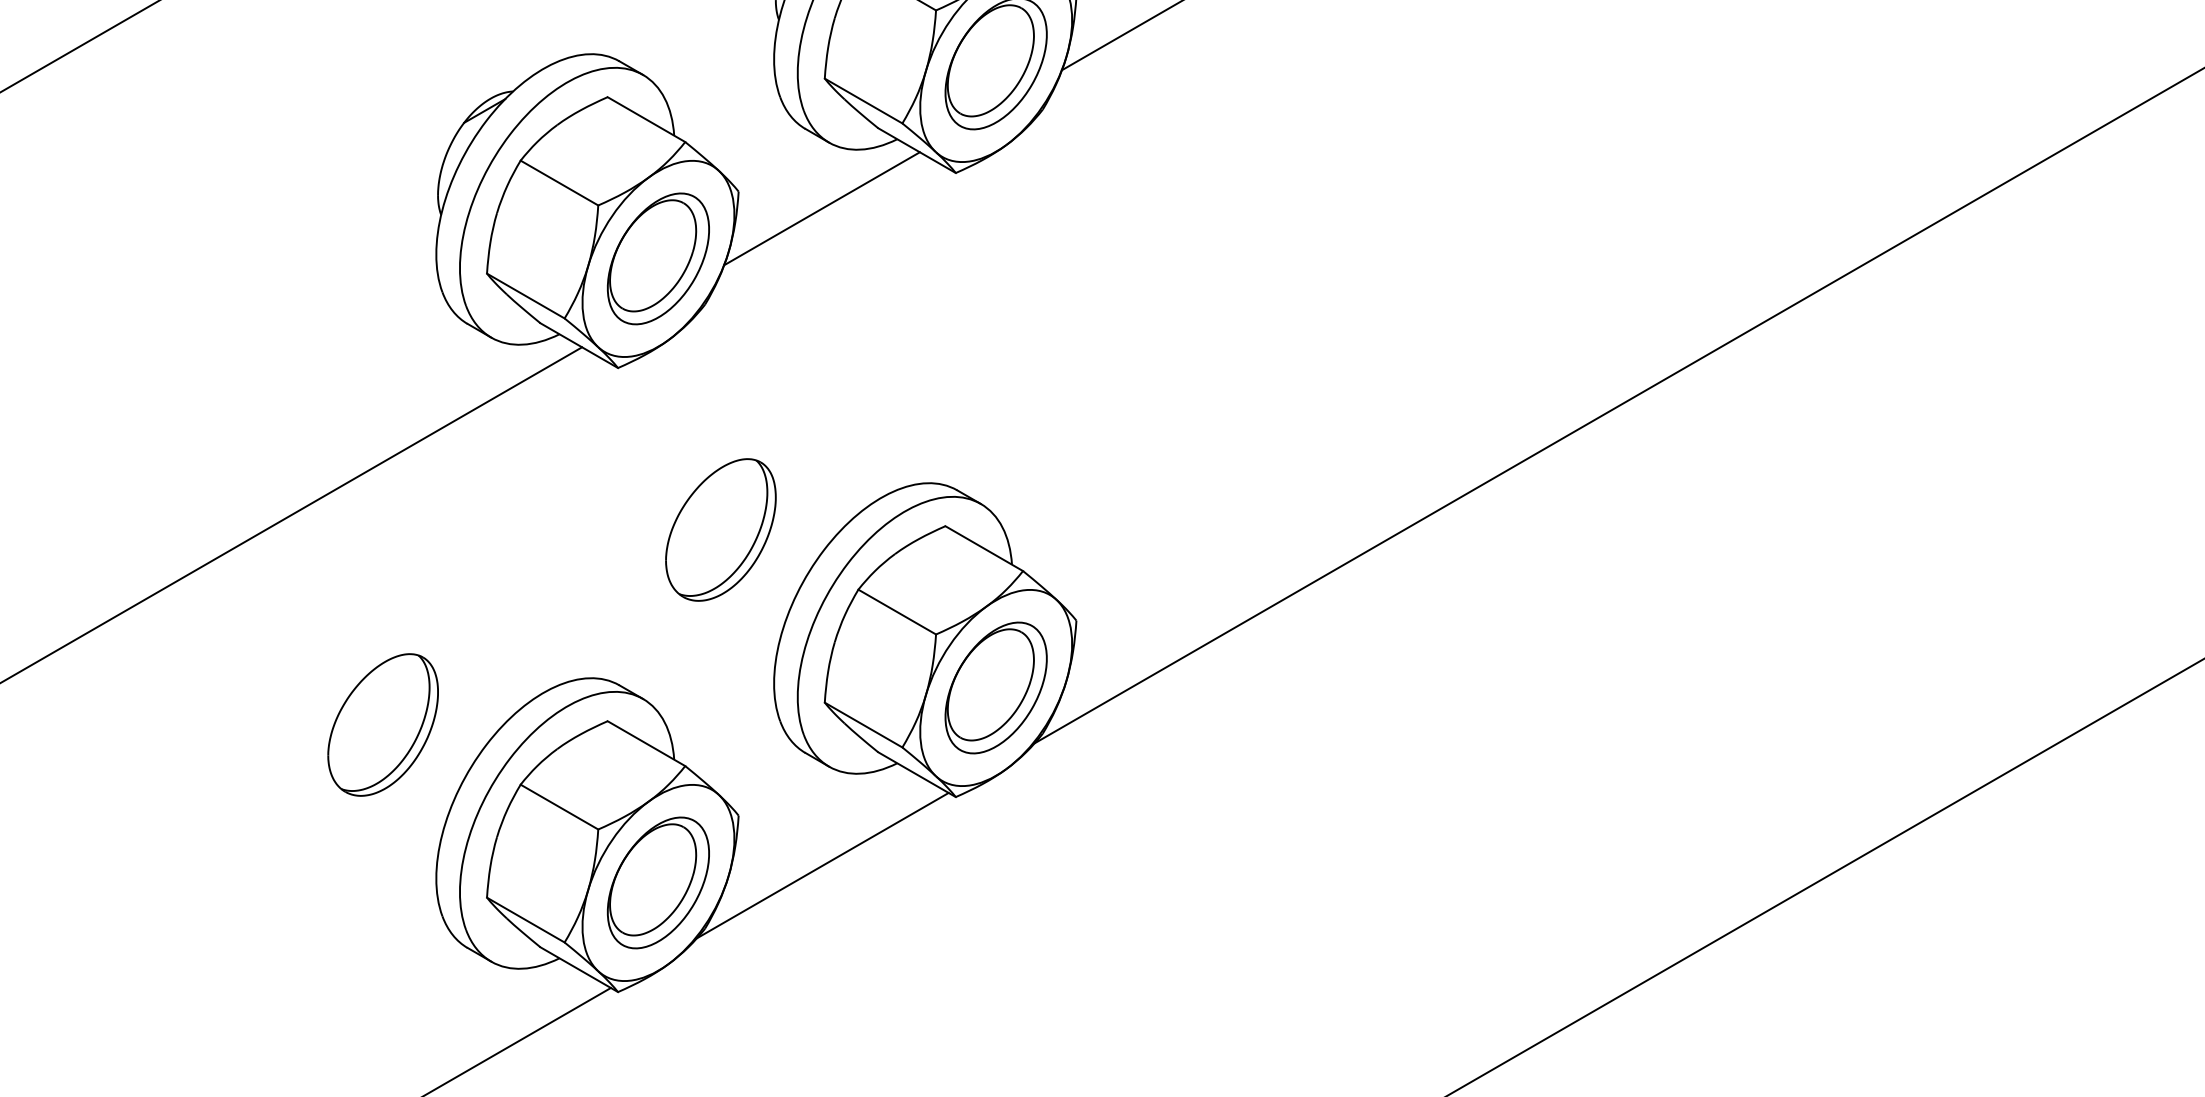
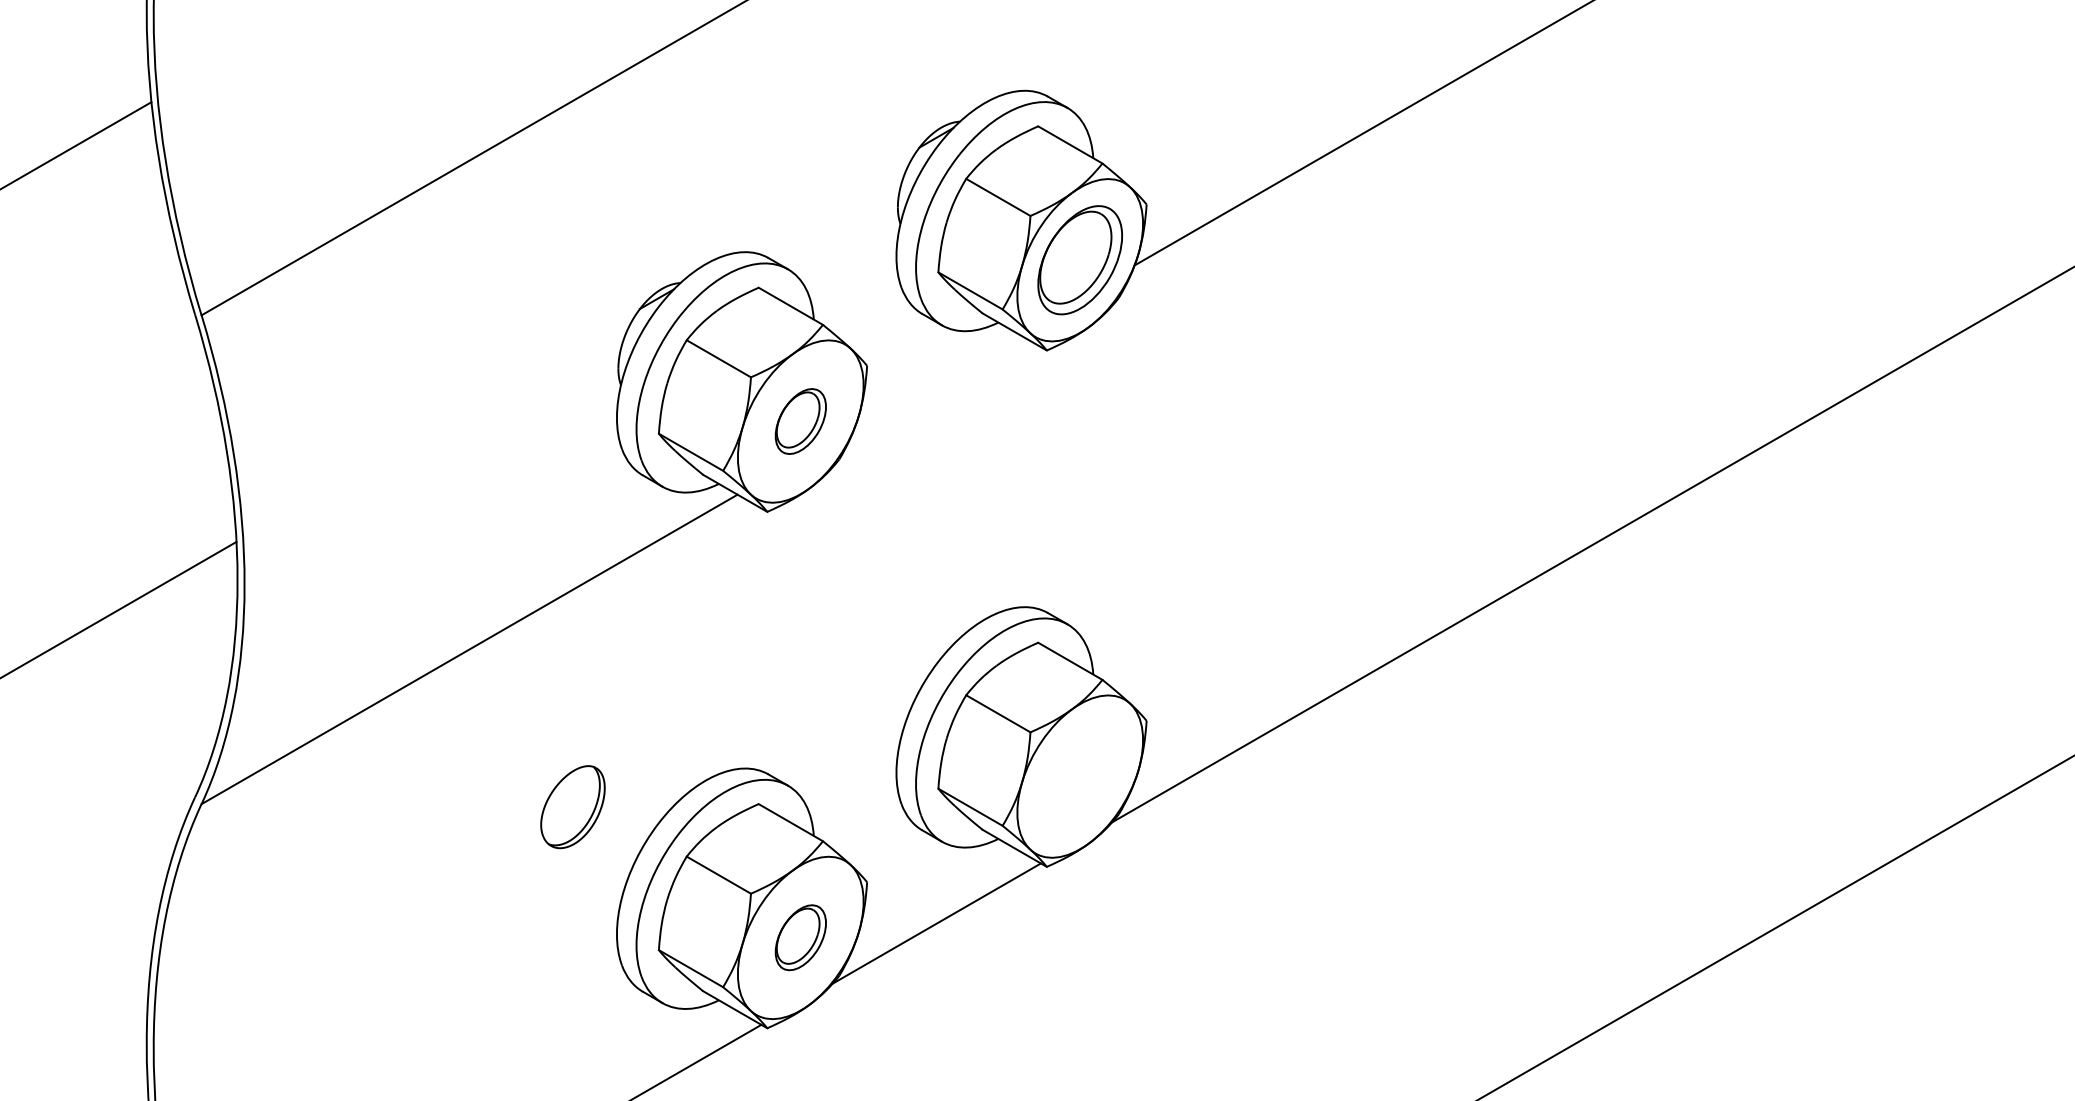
line: (822, 208) -> (936, 379), removed
part: (658, 258) -> (800, 421), size x0.6
part: (720, 529) -> (852, 645), removed
part: (995, 687) -> (1079, 776), removed
part: (382, 724) -> (572, 806), size x0.7
part: (658, 882) -> (800, 937), size x0.6

